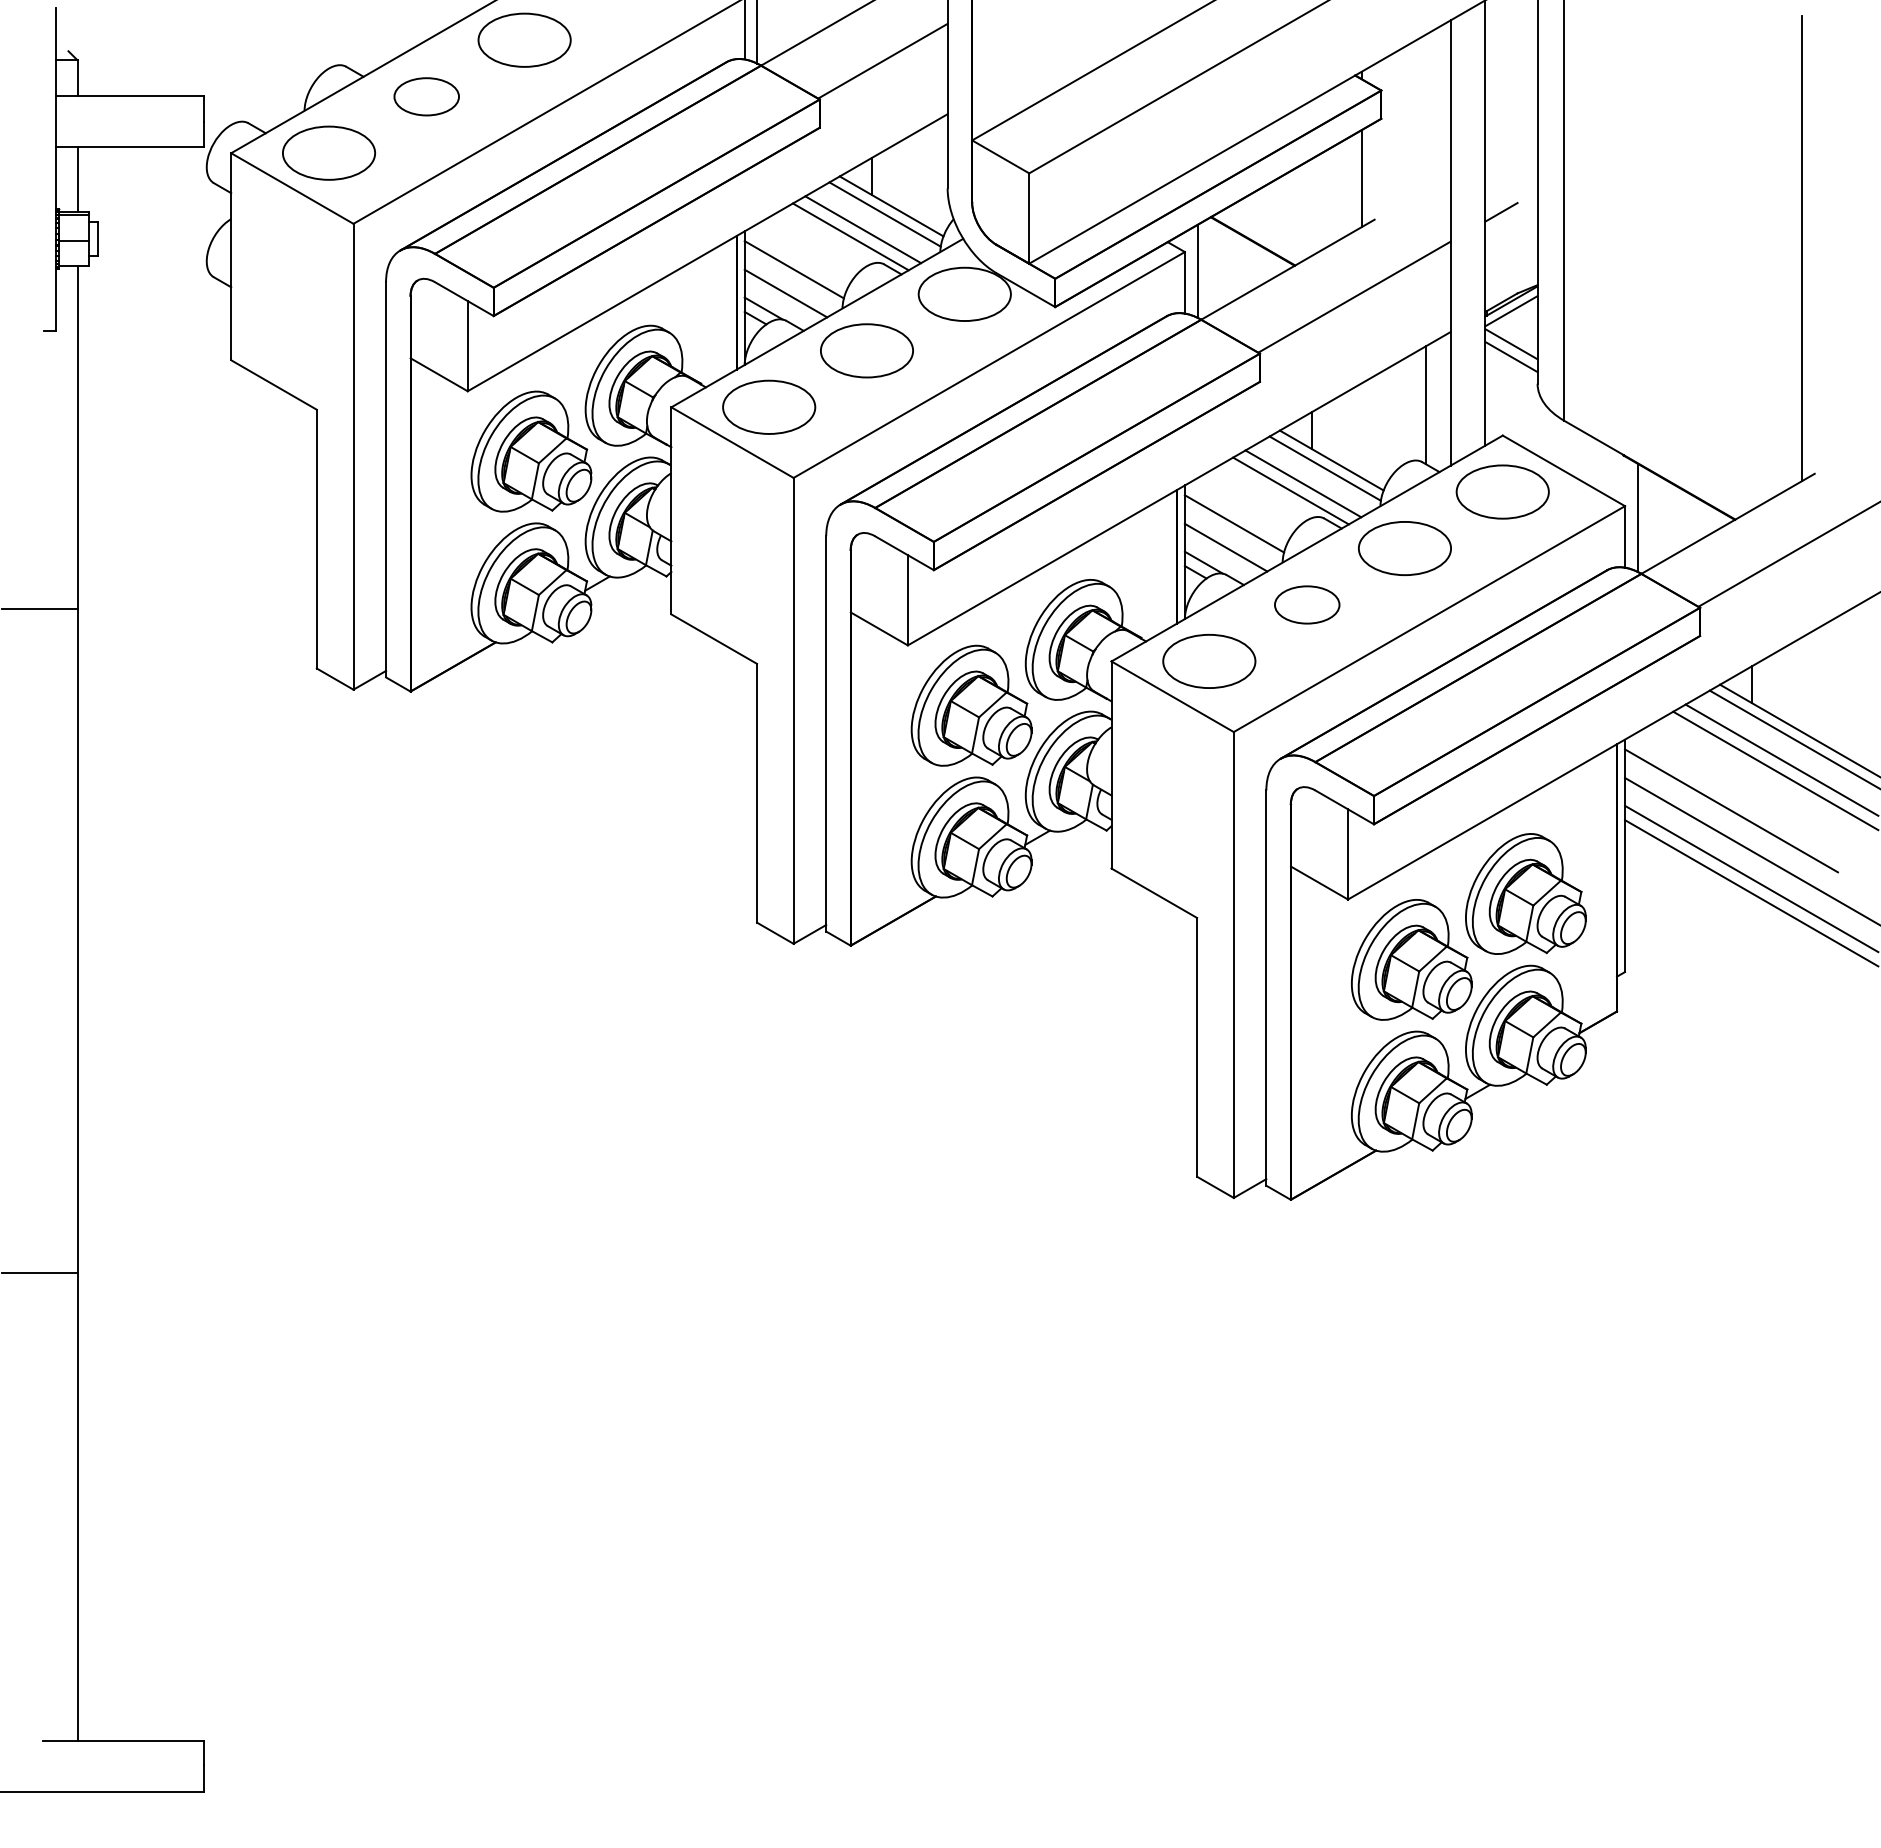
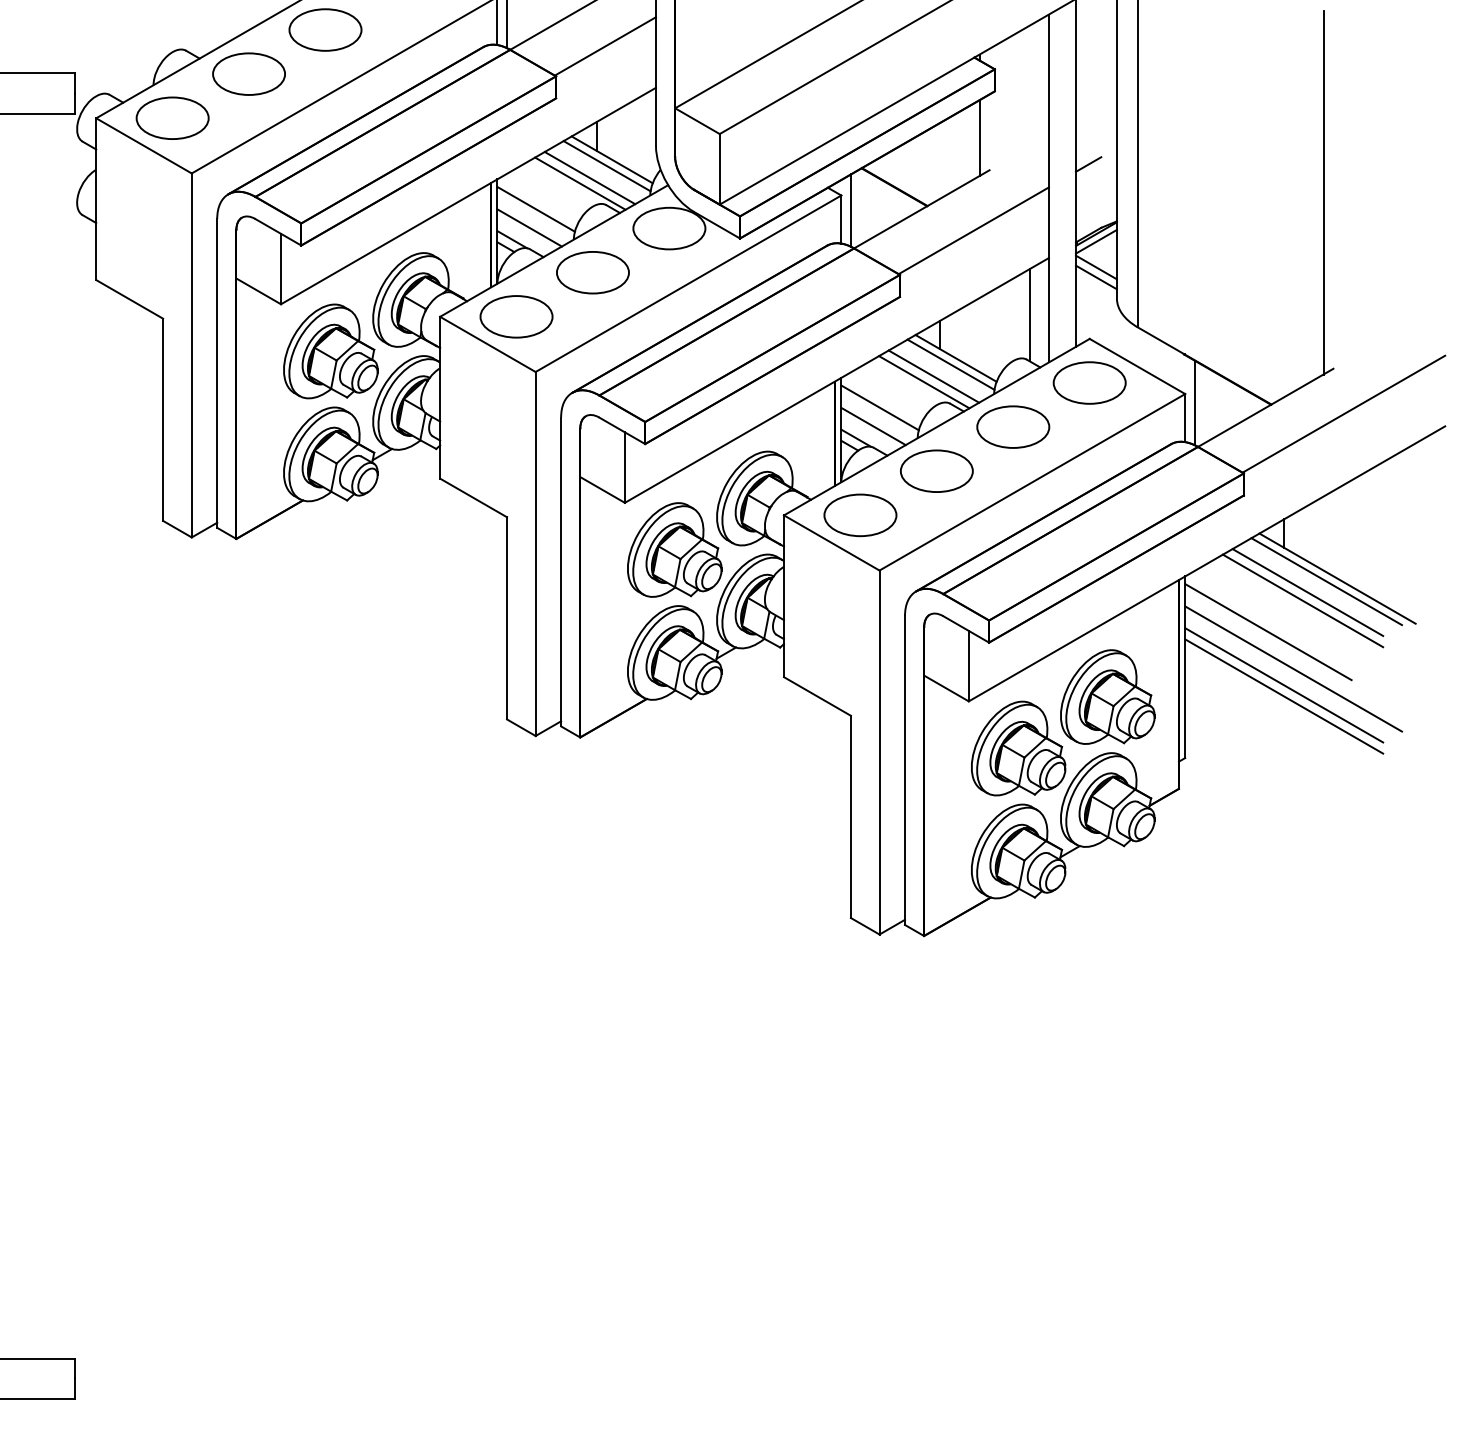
part: (426, 96) -> (248, 73), size x1.43
part: (1307, 604) -> (937, 470), size x1.43

